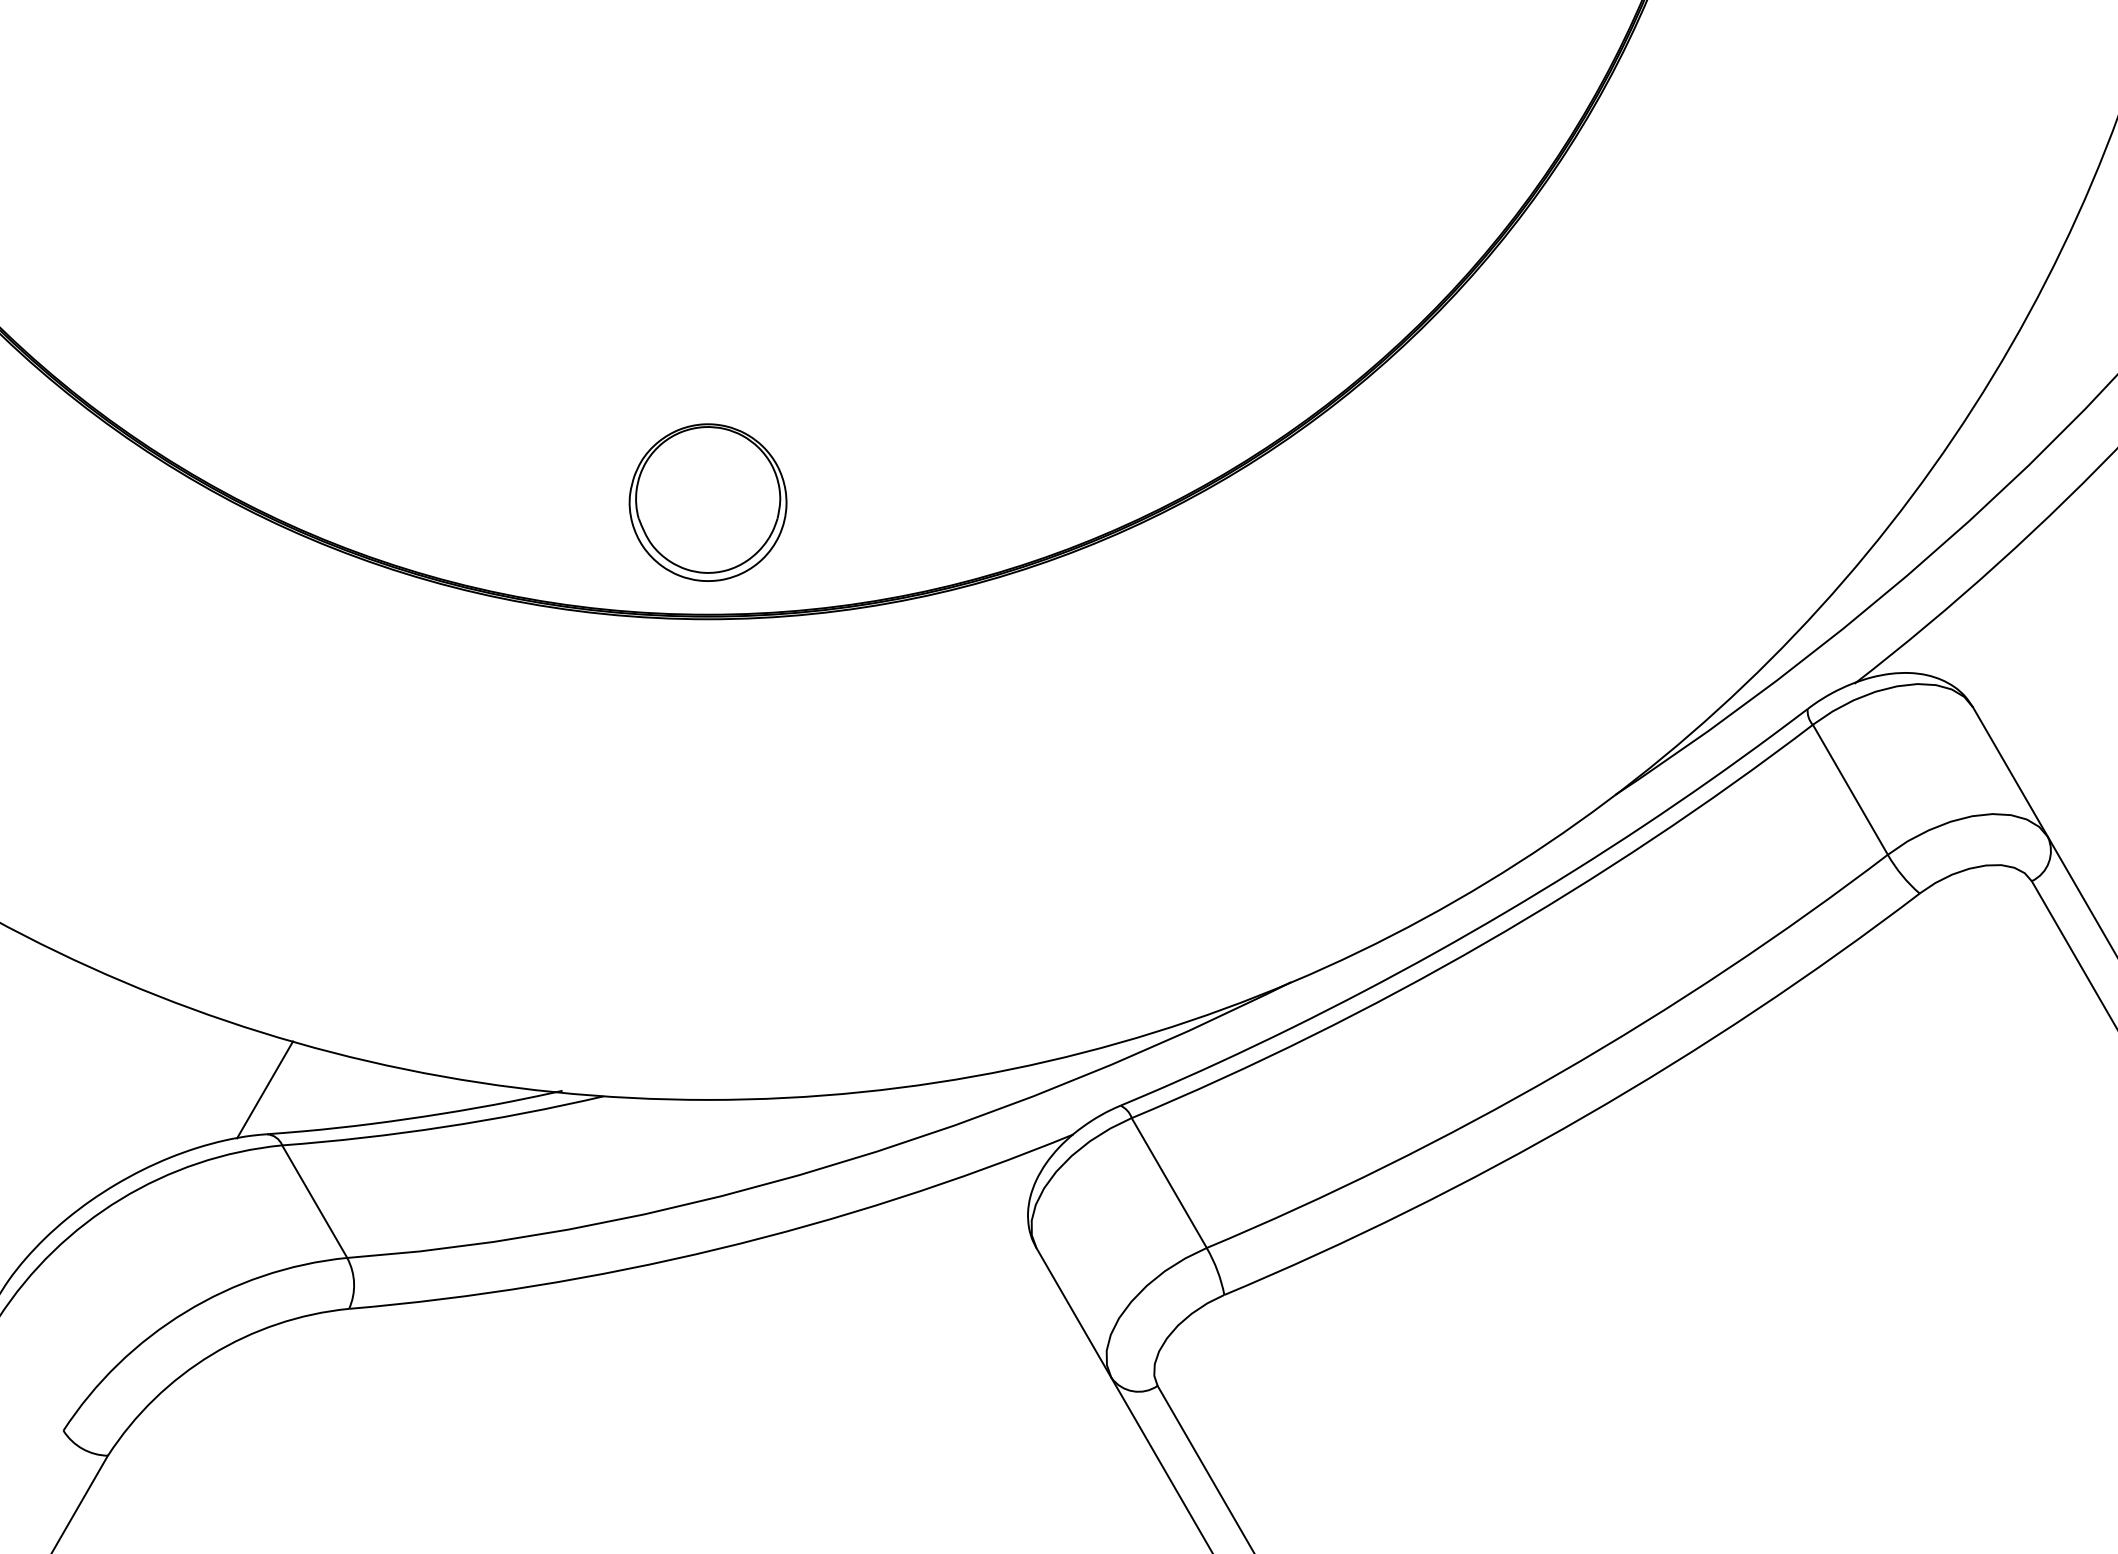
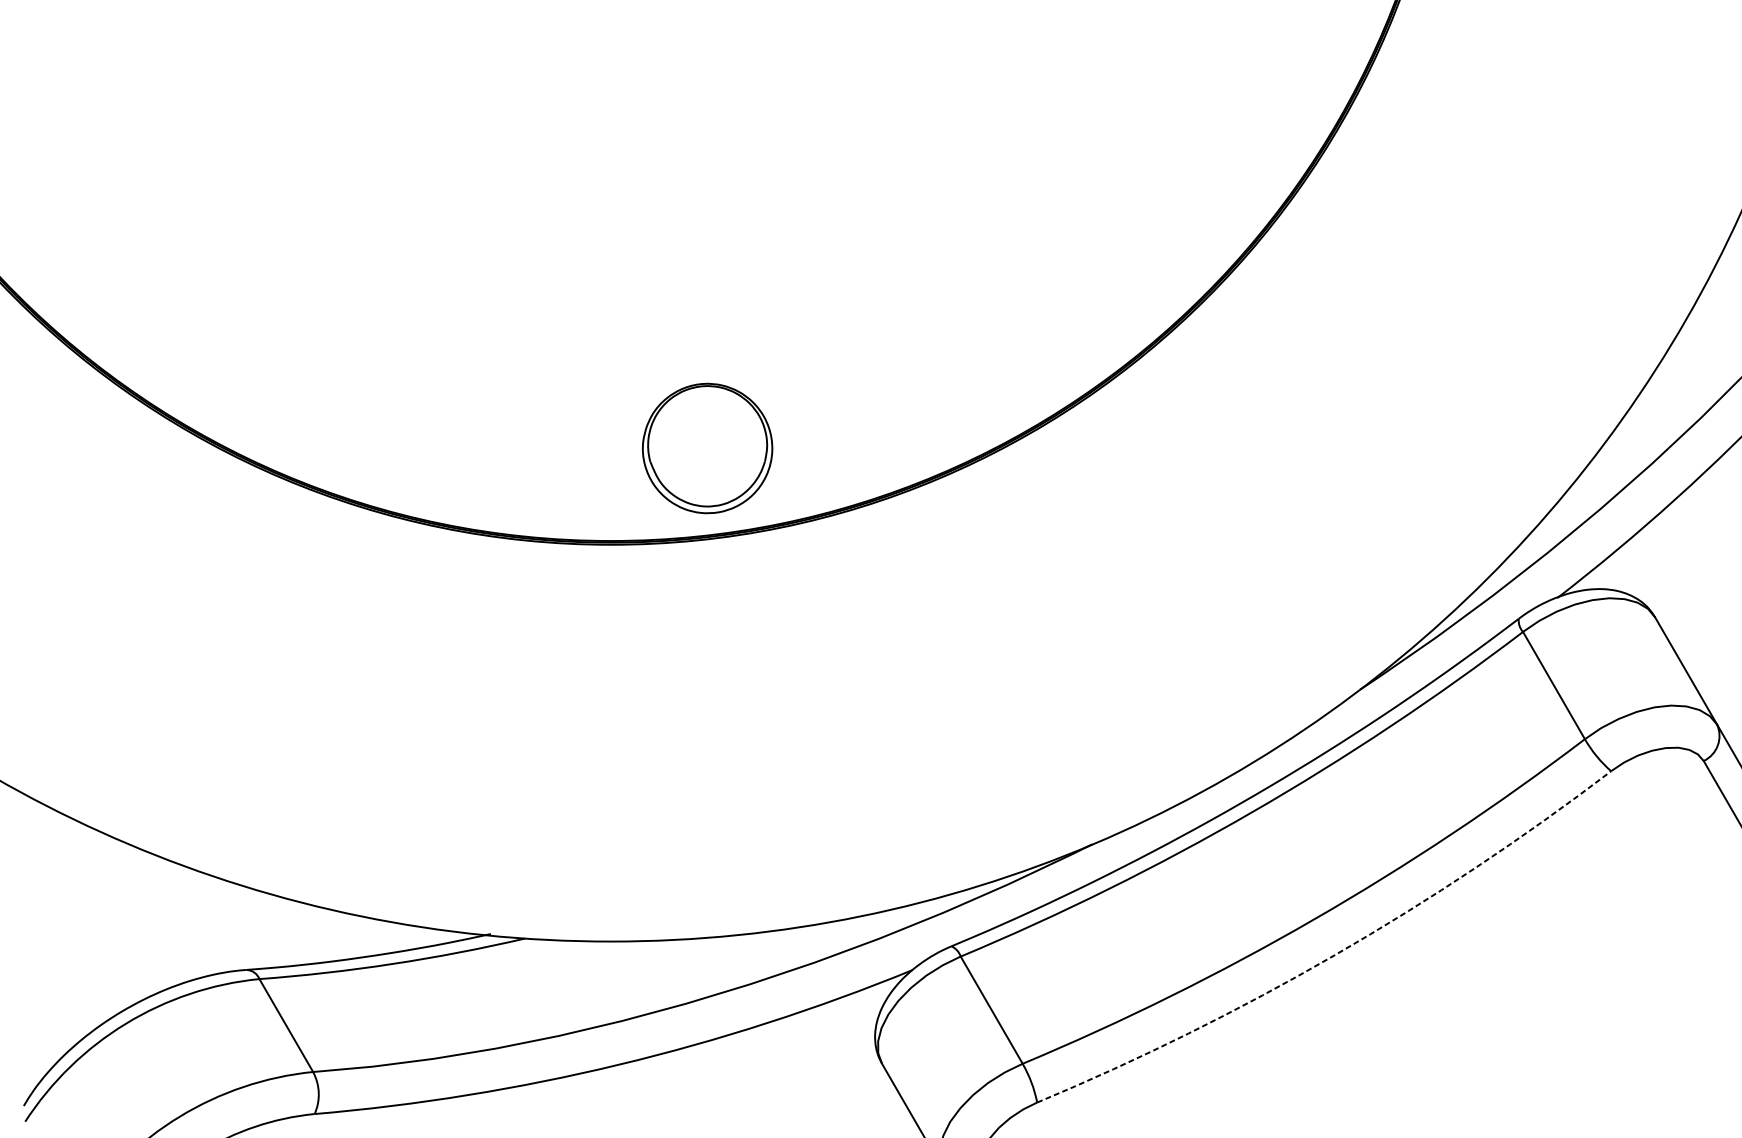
part: (707, 502) -> (707, 448), moved
line: (265, 1089) -> (245, 932), removed
arc: (1584, 1116) -> (1334, 955), solid -> dashed

